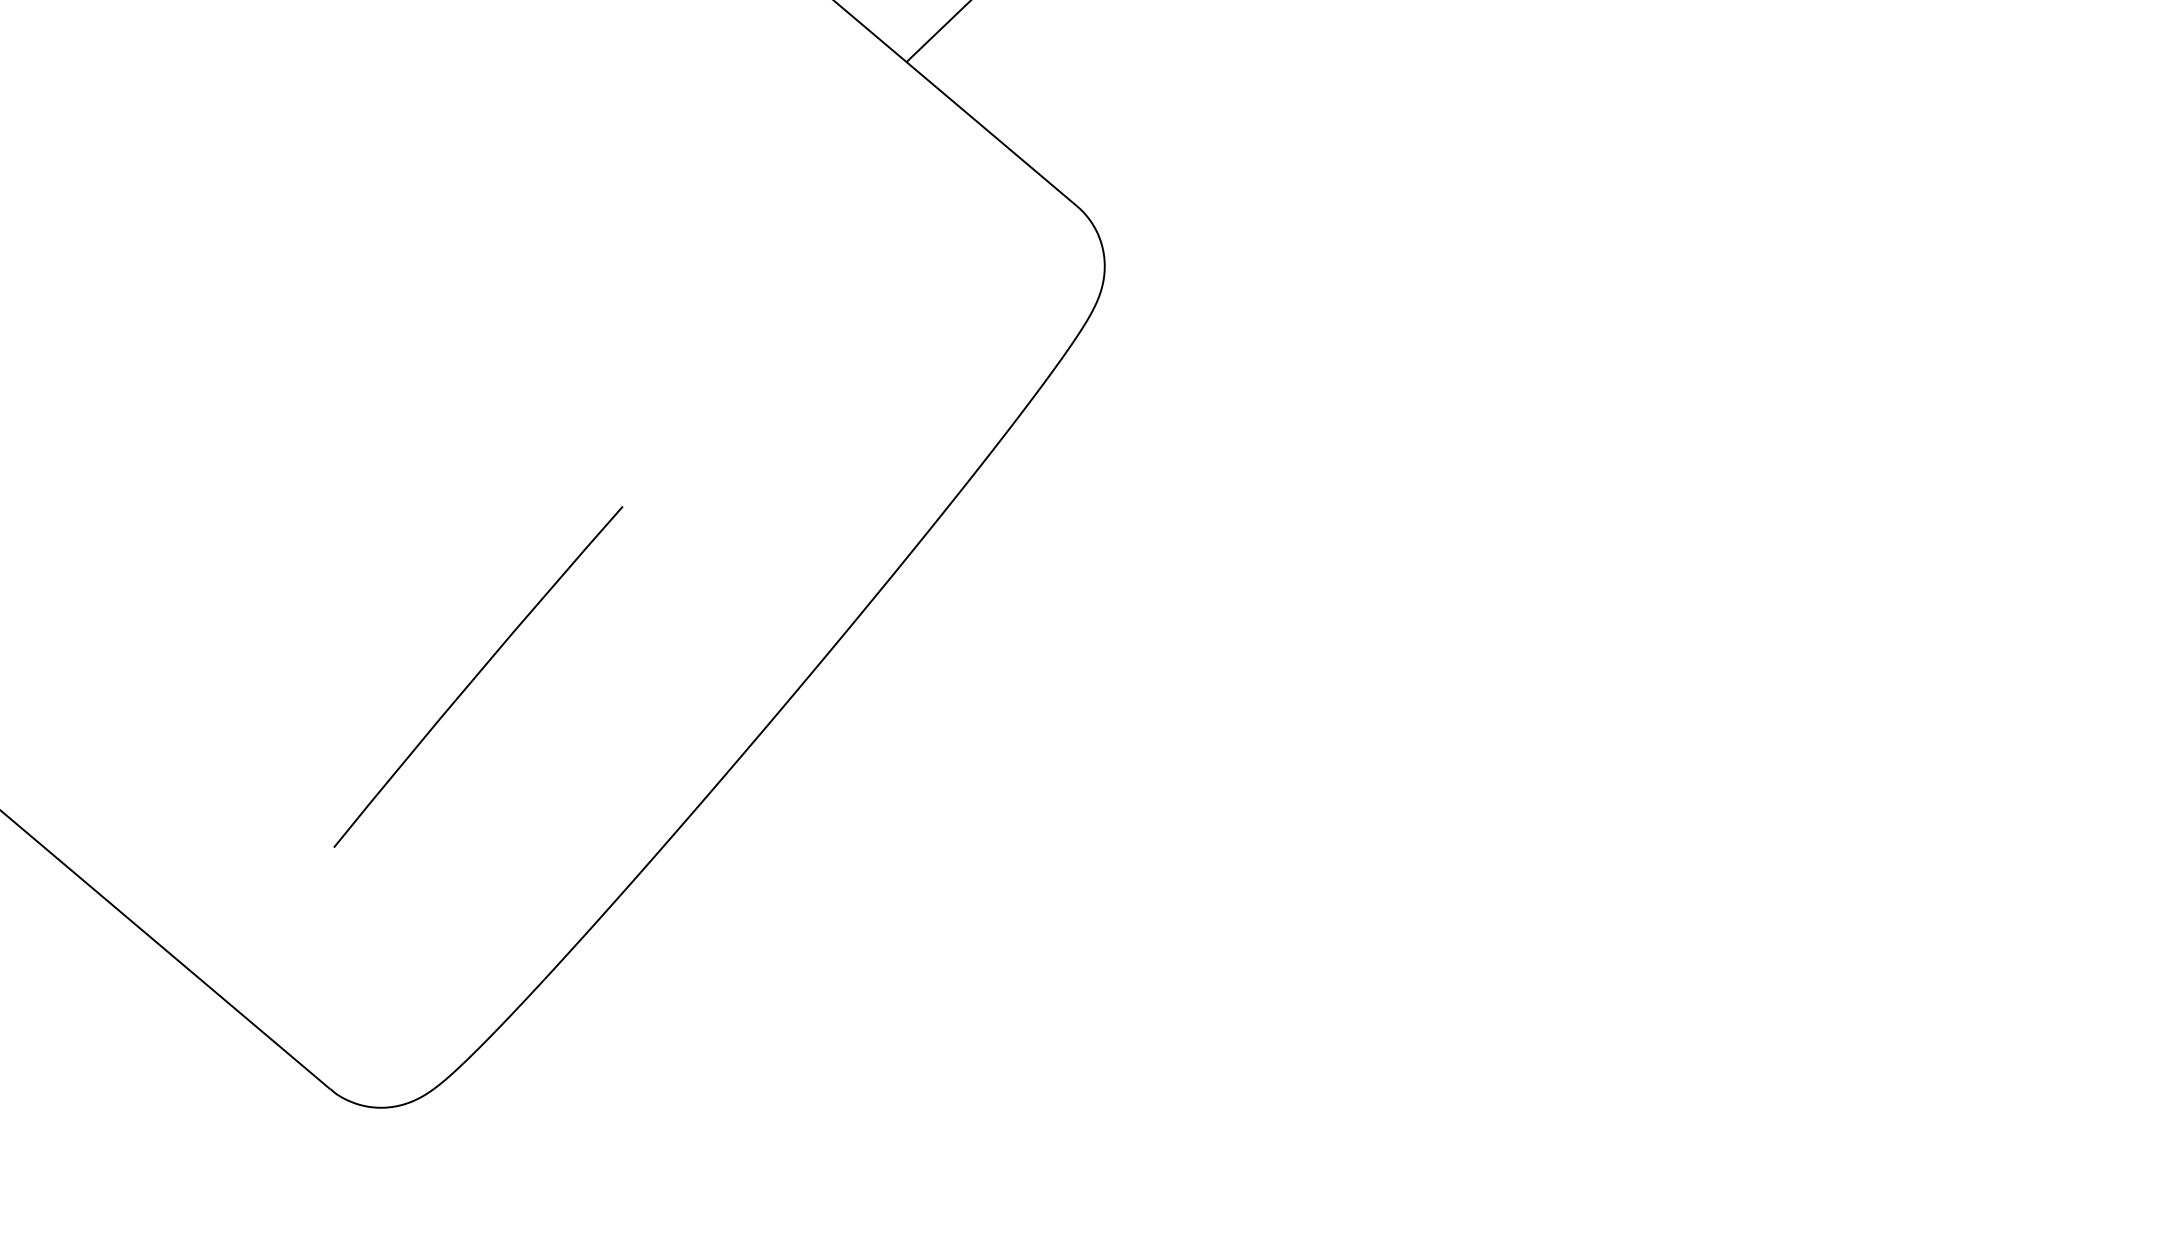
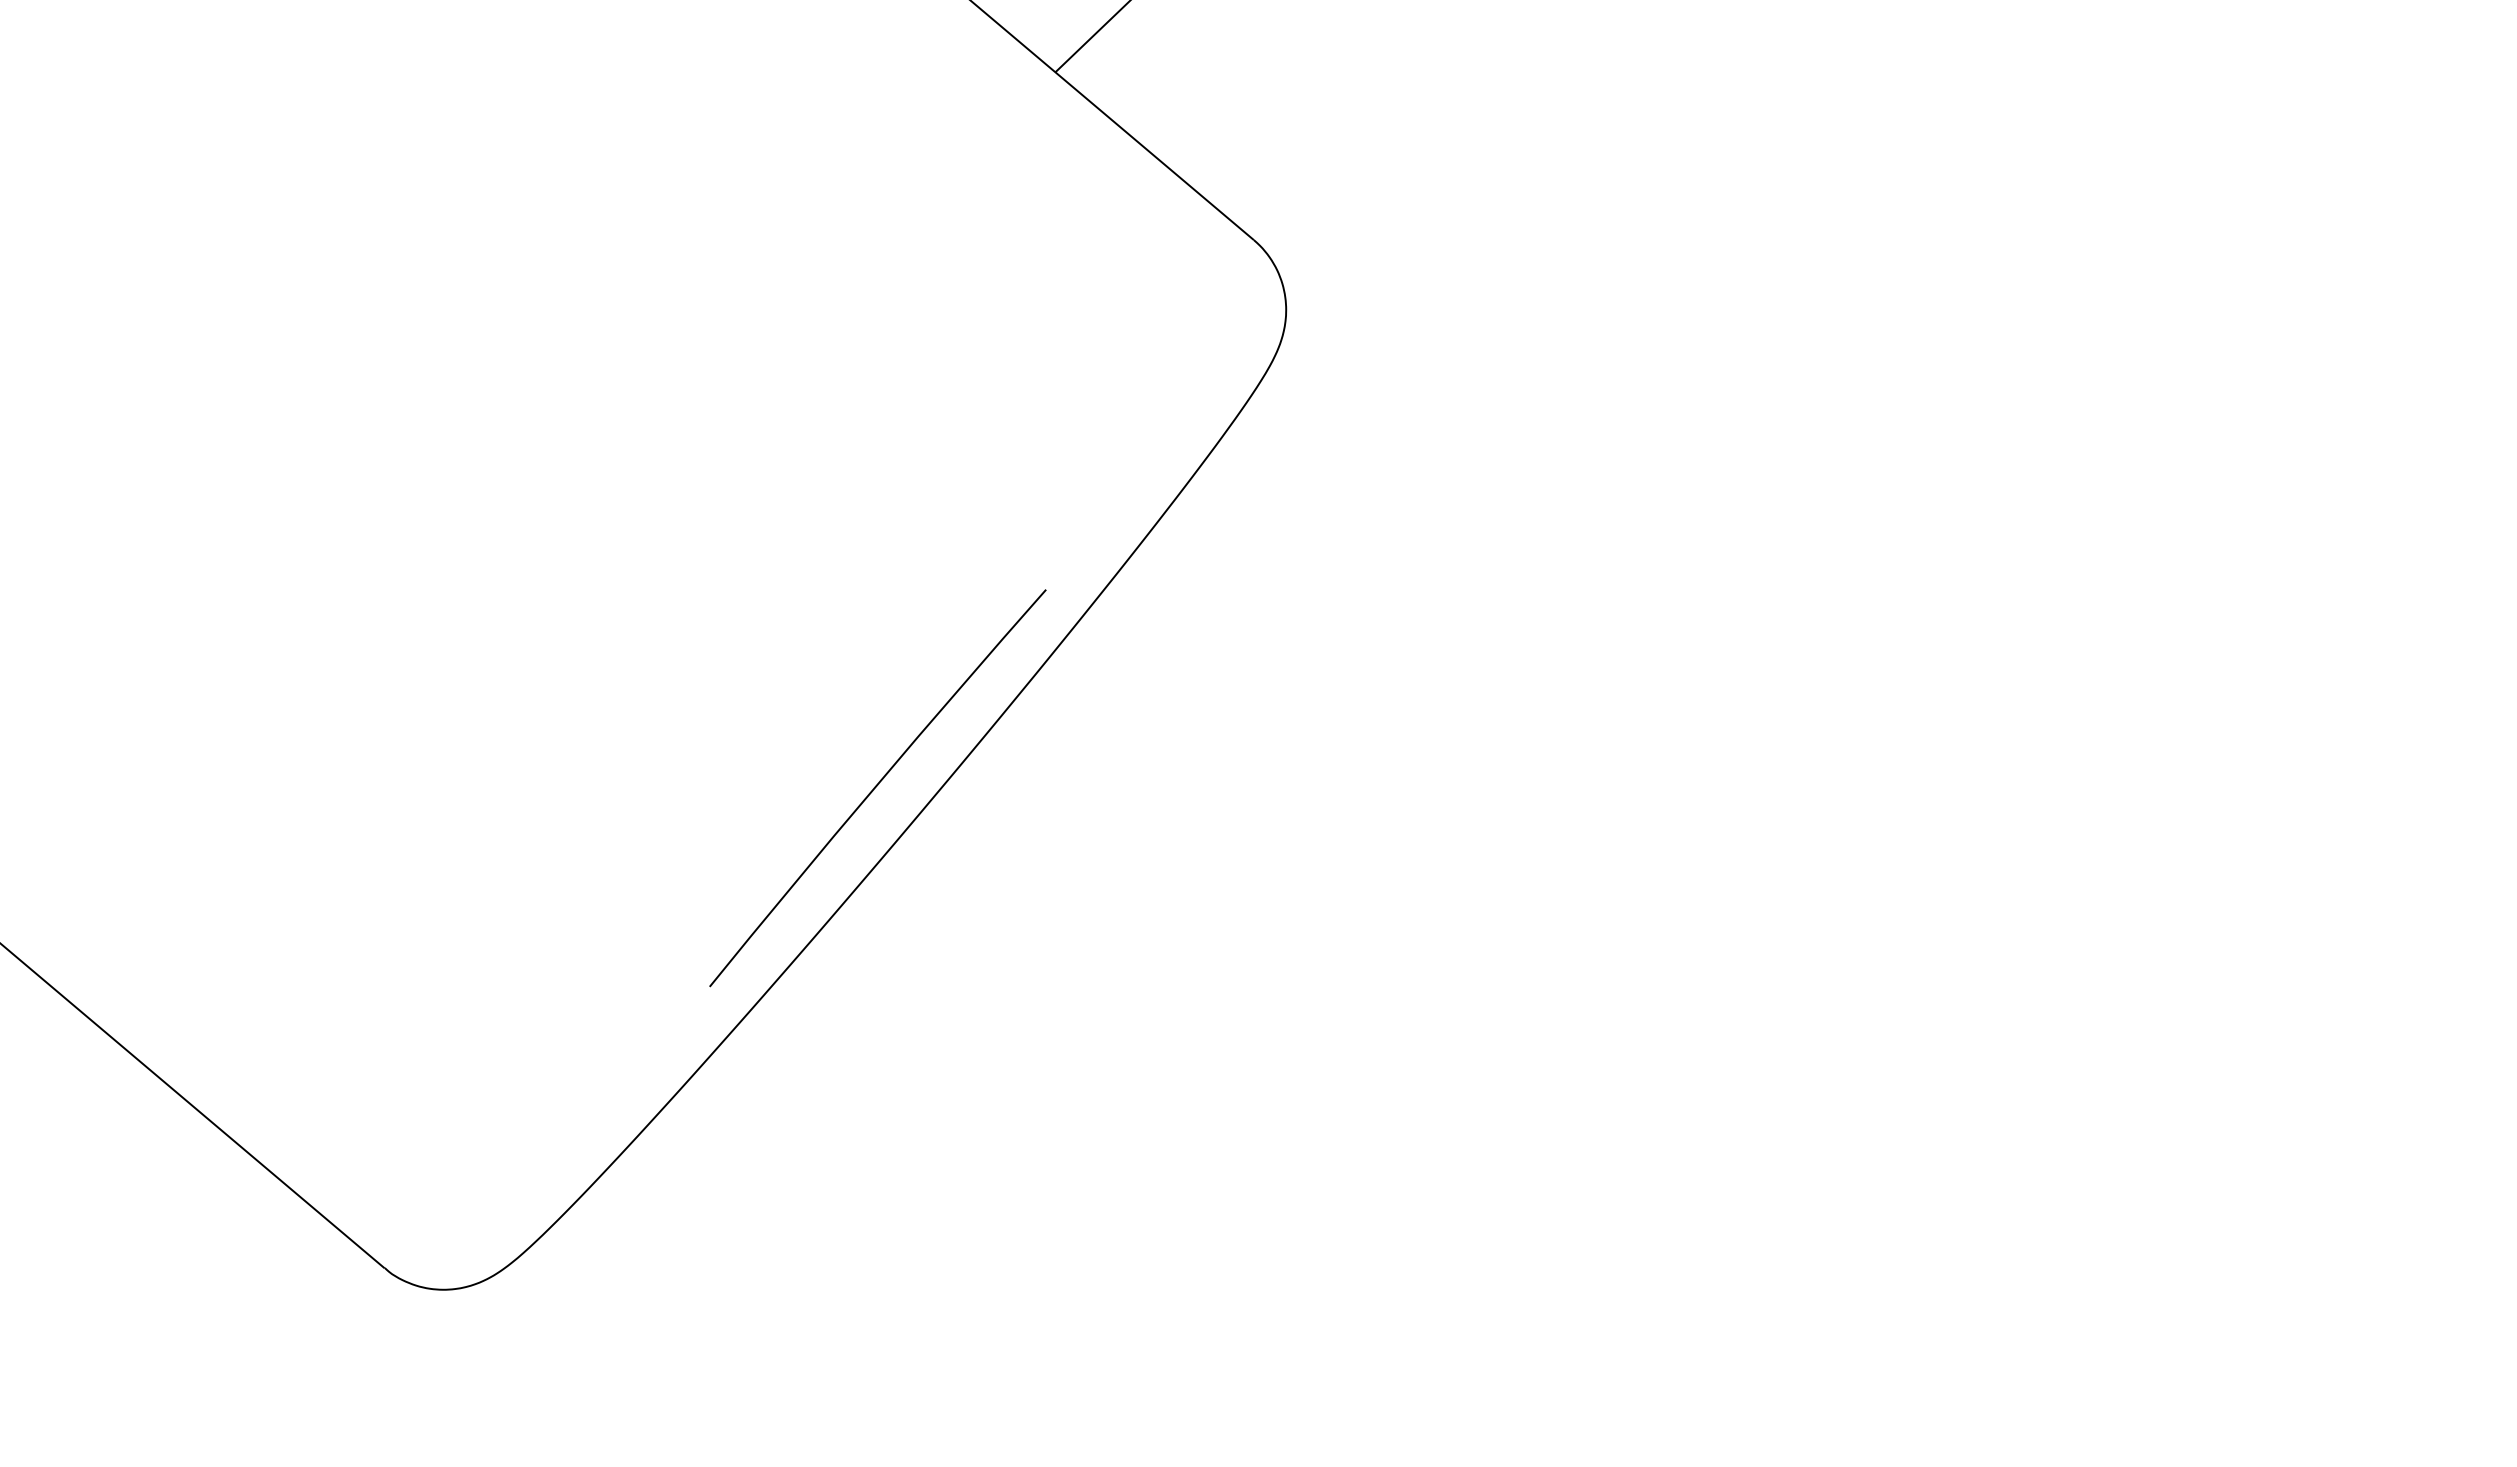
curve: (477, 676) -> (876, 787), moved

